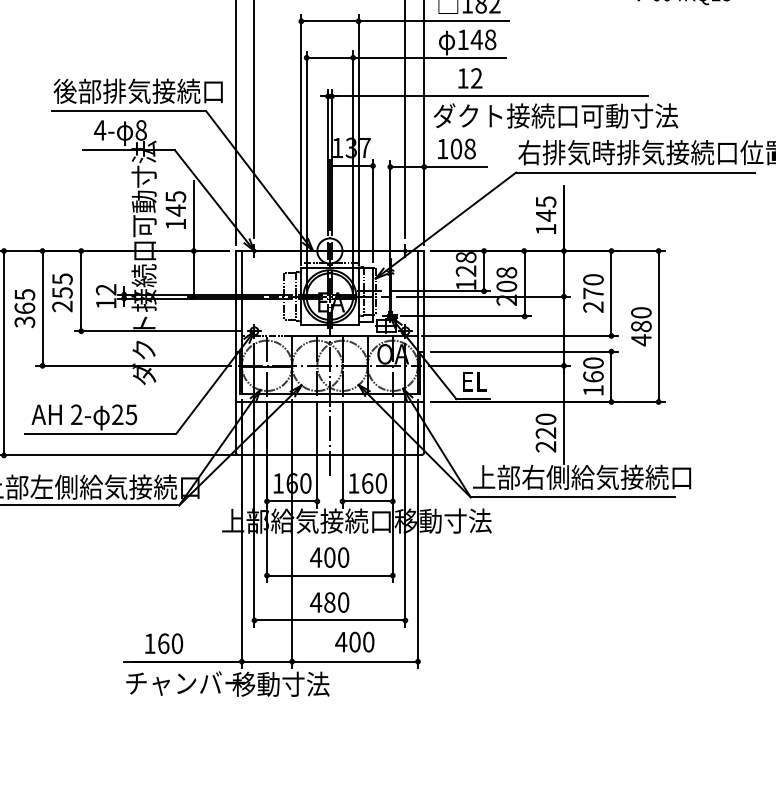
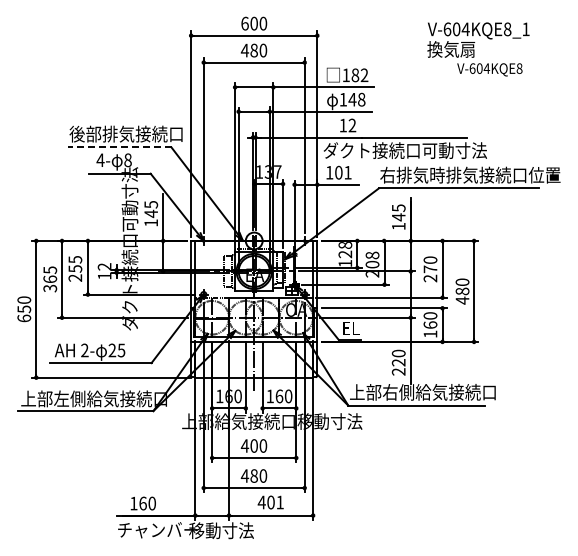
line: (128, 111) -> (119, 147), solid -> dashed
text: (469, 148) -> (347, 172), 108 -> 101
text: (367, 642) -> (279, 502), 400 -> 401

